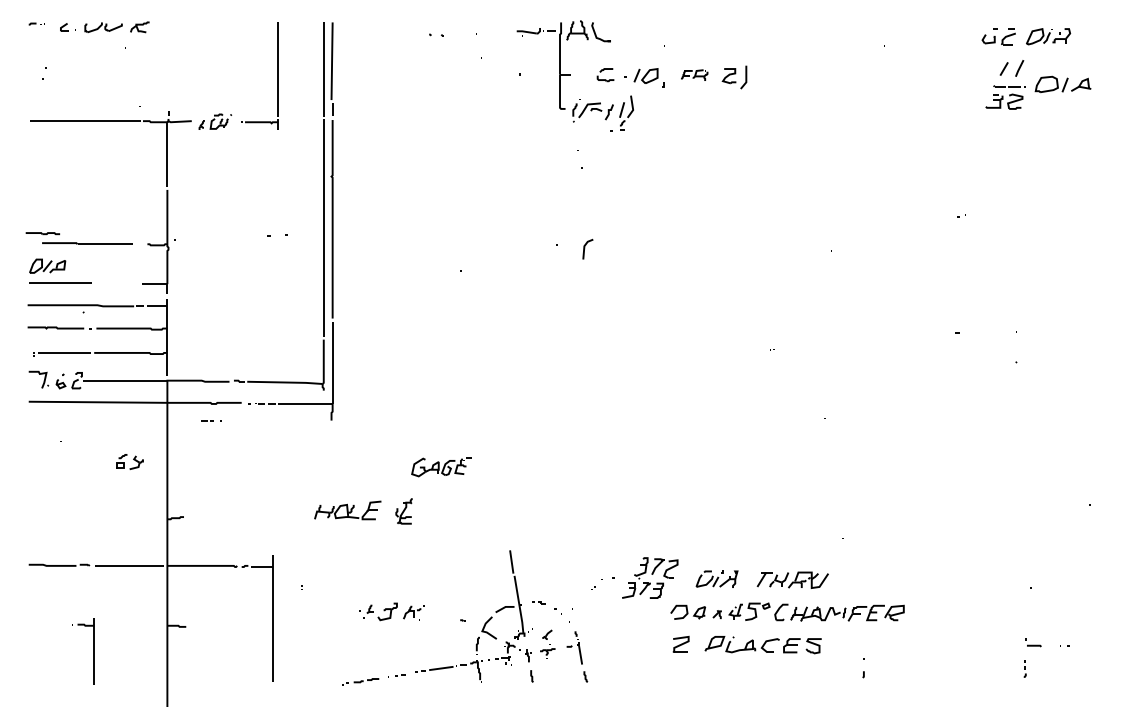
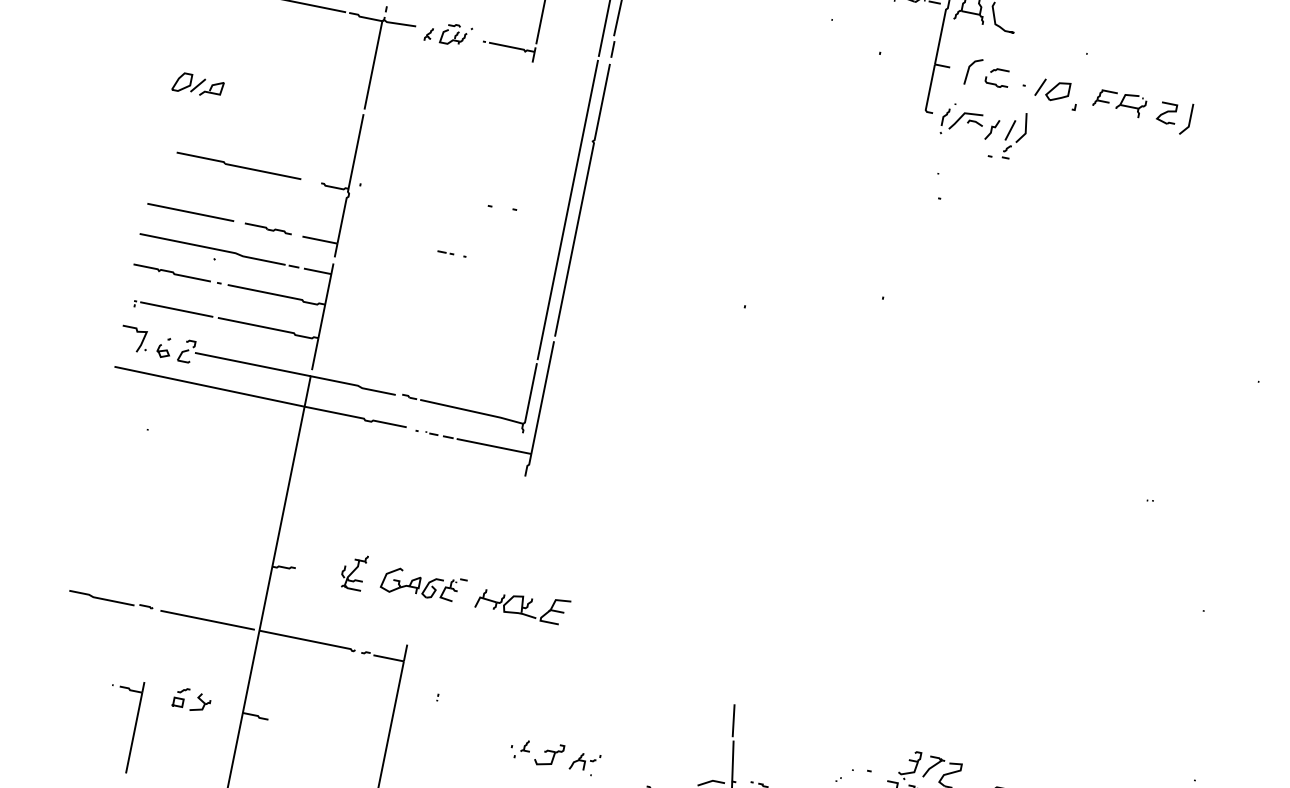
part: (694, 75) -> (1119, 102), size x1.43
part: (42, 233) -> (267, 228), moved
line: (585, 248) -> (970, 70), moved
part: (47, 265) -> (198, 84), moved
line: (211, 420) -> (451, 252), moved
part: (129, 461) -> (191, 699), moved
part: (441, 467) -> (423, 585), moved
part: (403, 511) -> (352, 571), moved

